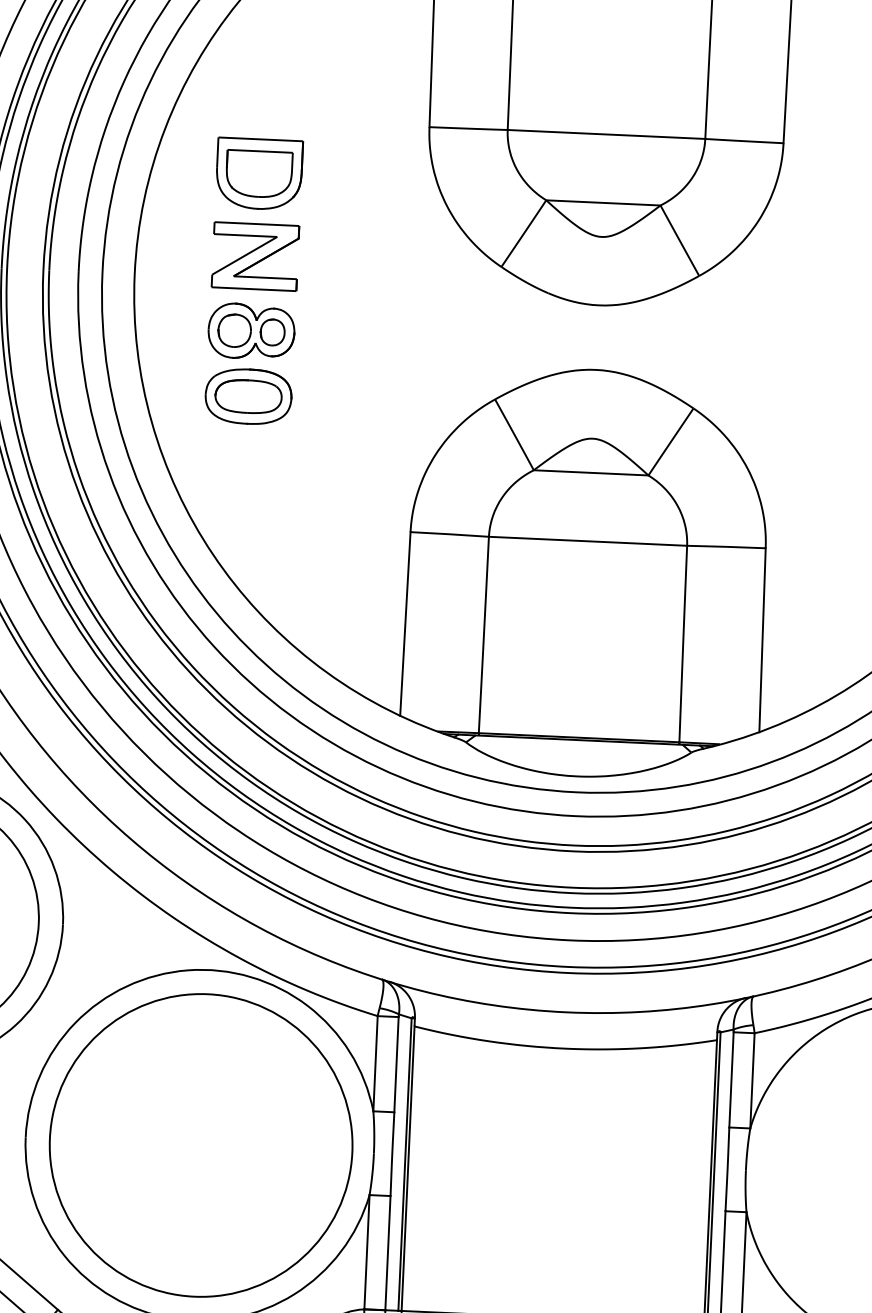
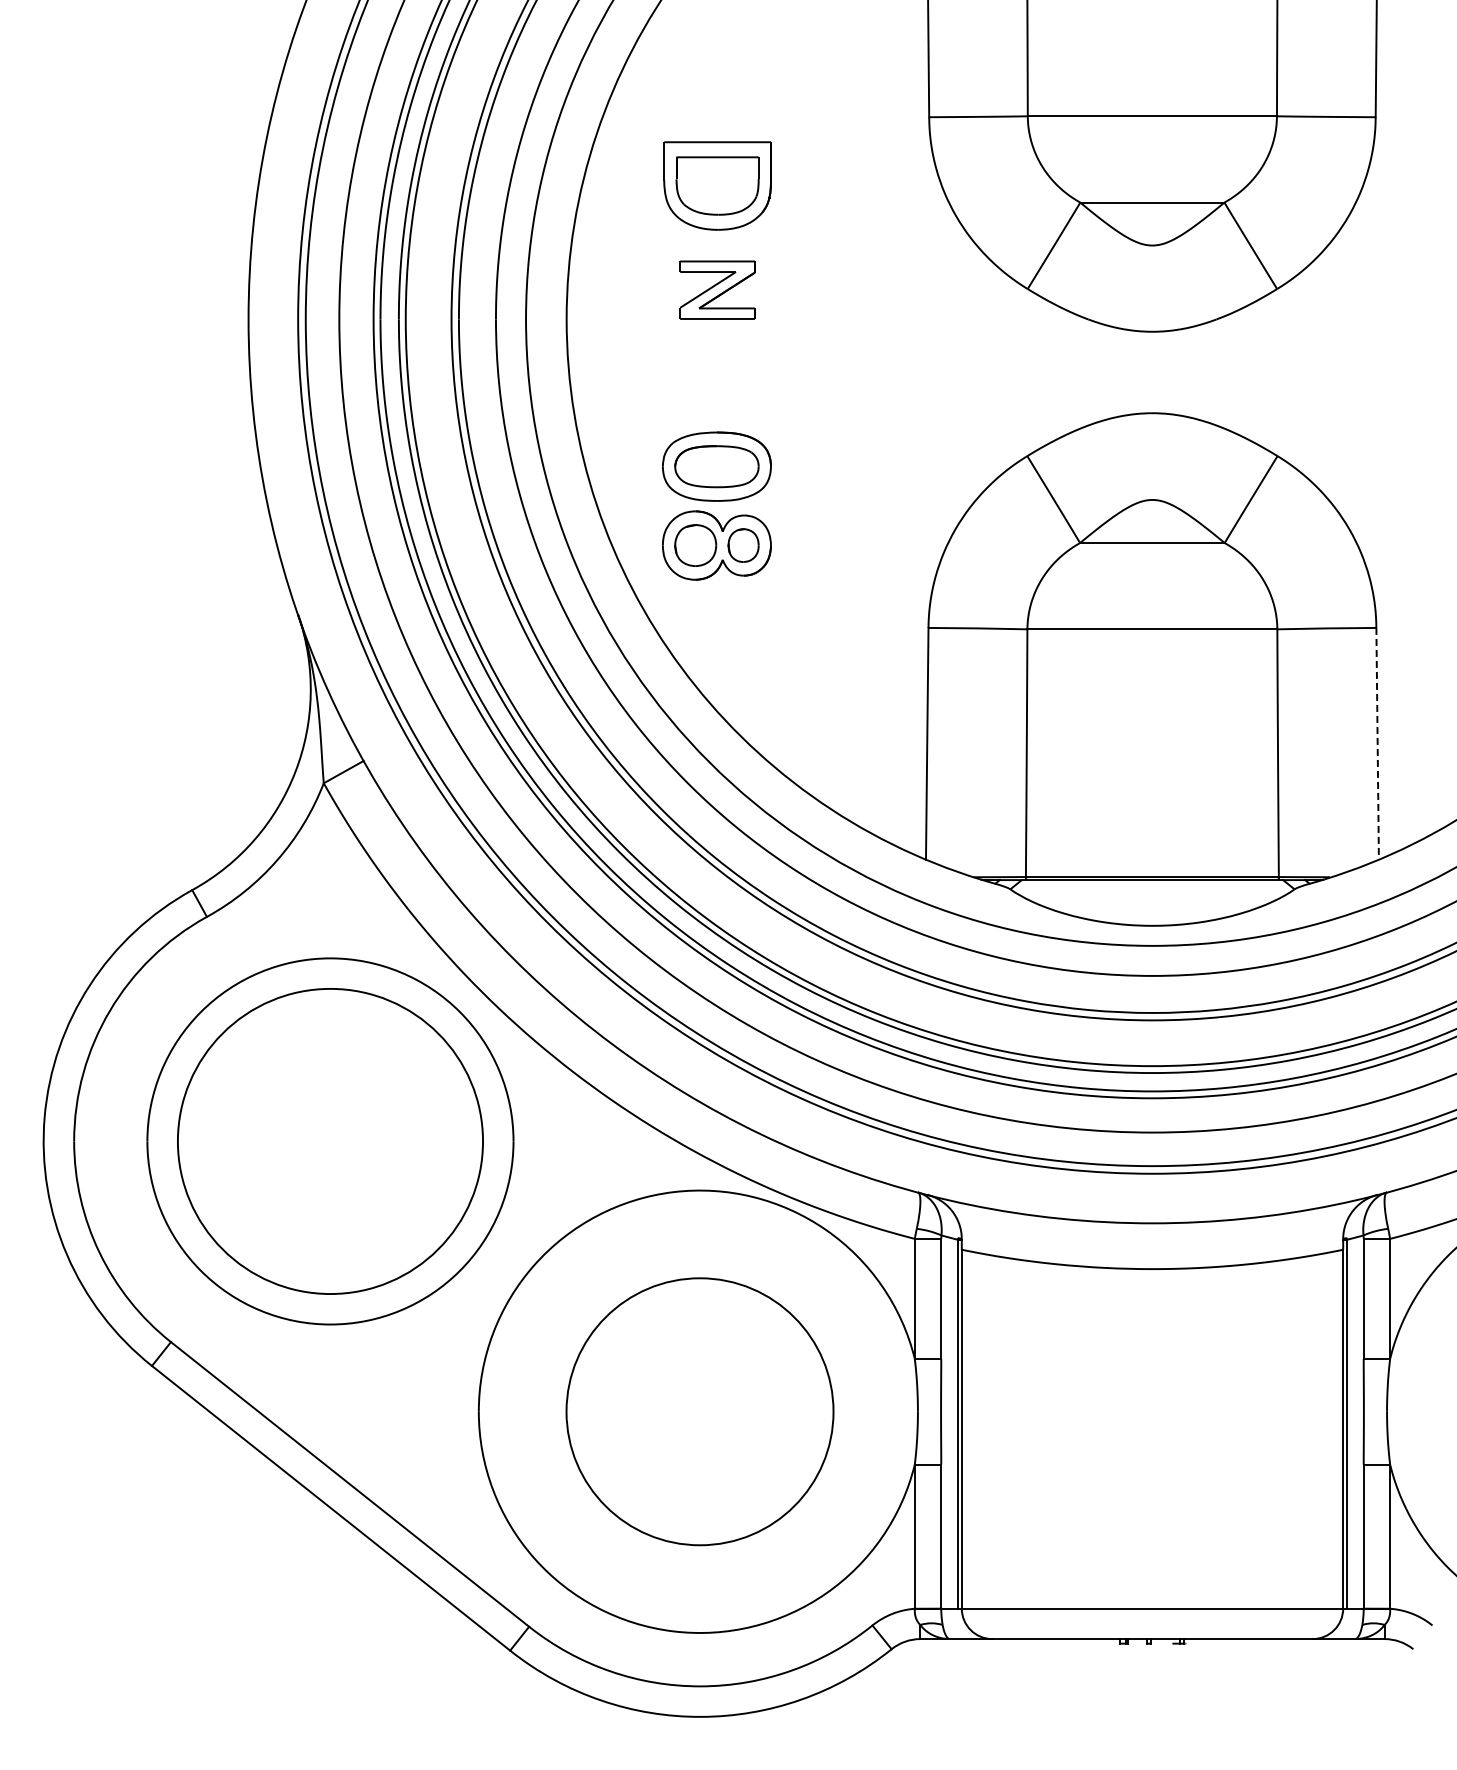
part: (255, 256) -> (717, 290), size x0.7
part: (251, 331) -> (716, 545), moved
line: (762, 639) -> (1377, 743), solid -> dashed
circle: (200, 1145) -> (699, 1411), size x0.7

